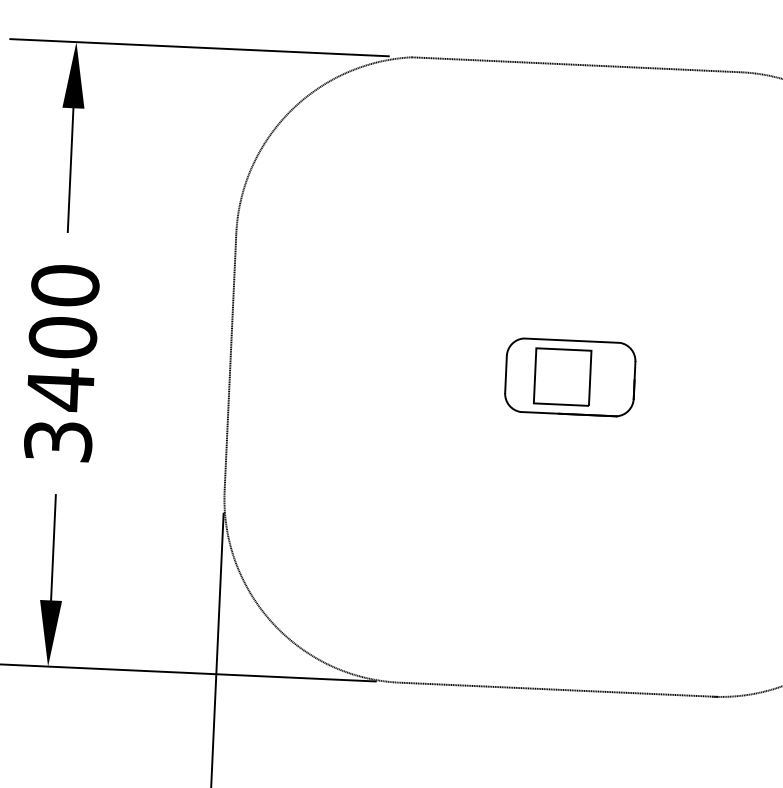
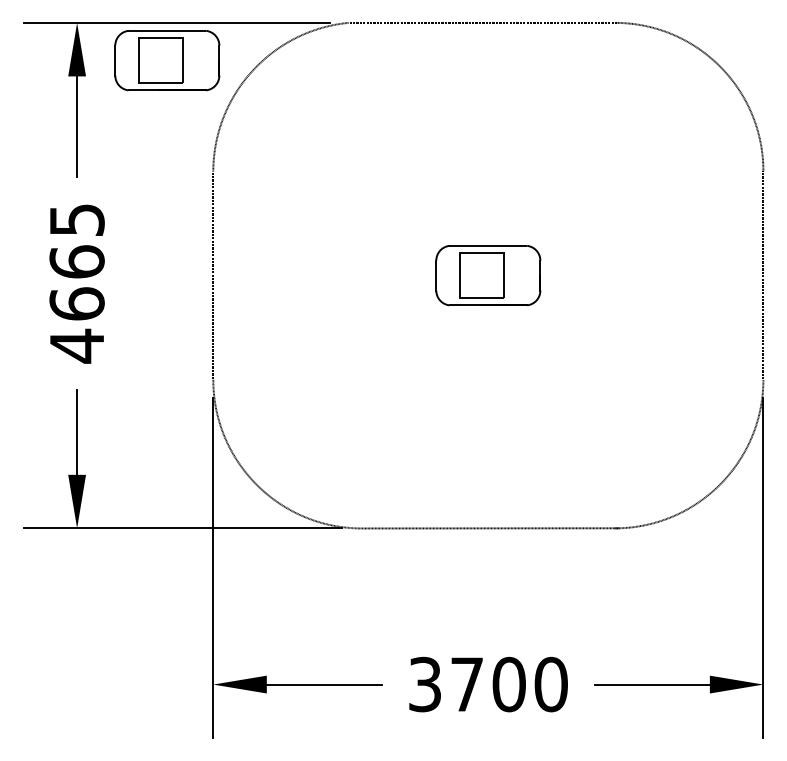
part: (185, 93) -> (167, 60), added
text: (61, 364) -> (76, 283), 3400 -> 4665

